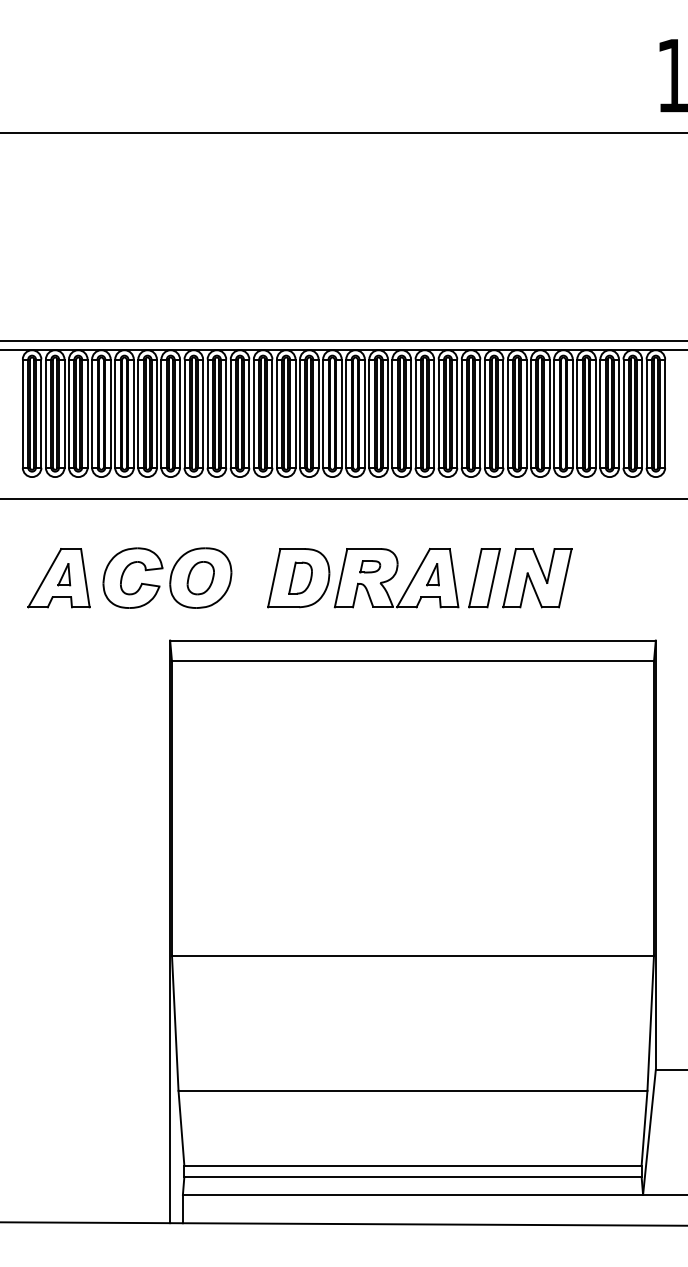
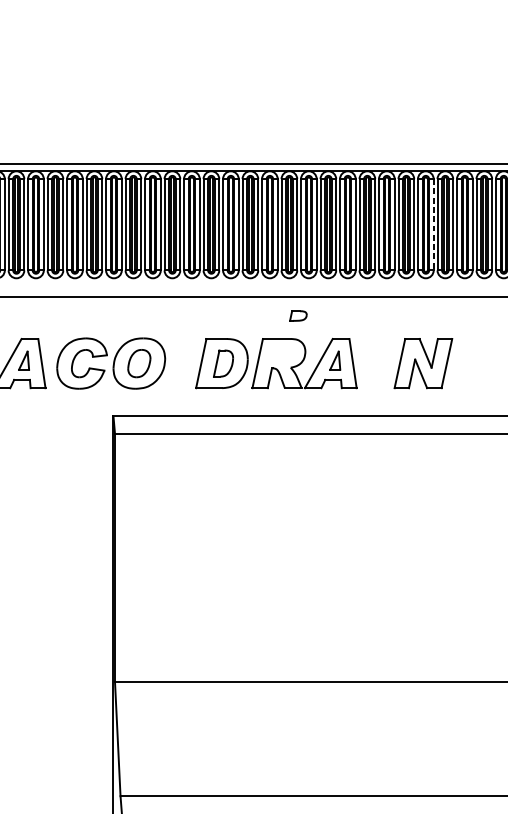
line: (549, 414) -> (433, 225), solid -> dashed
part: (370, 566) -> (298, 315), moved
part: (484, 578) -> (378, 363), removed

